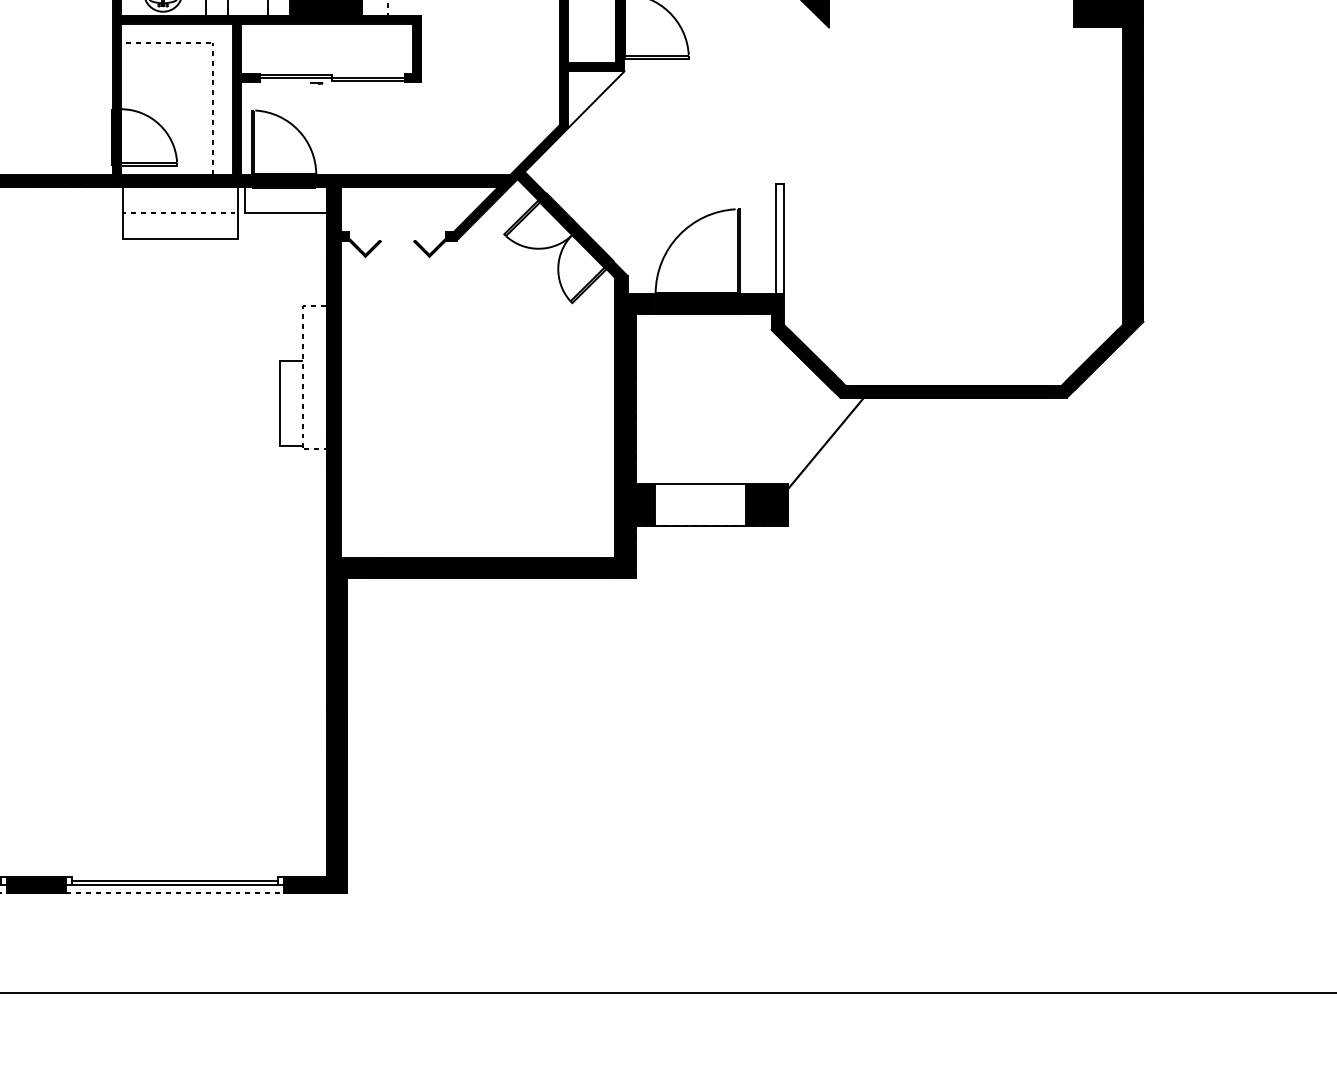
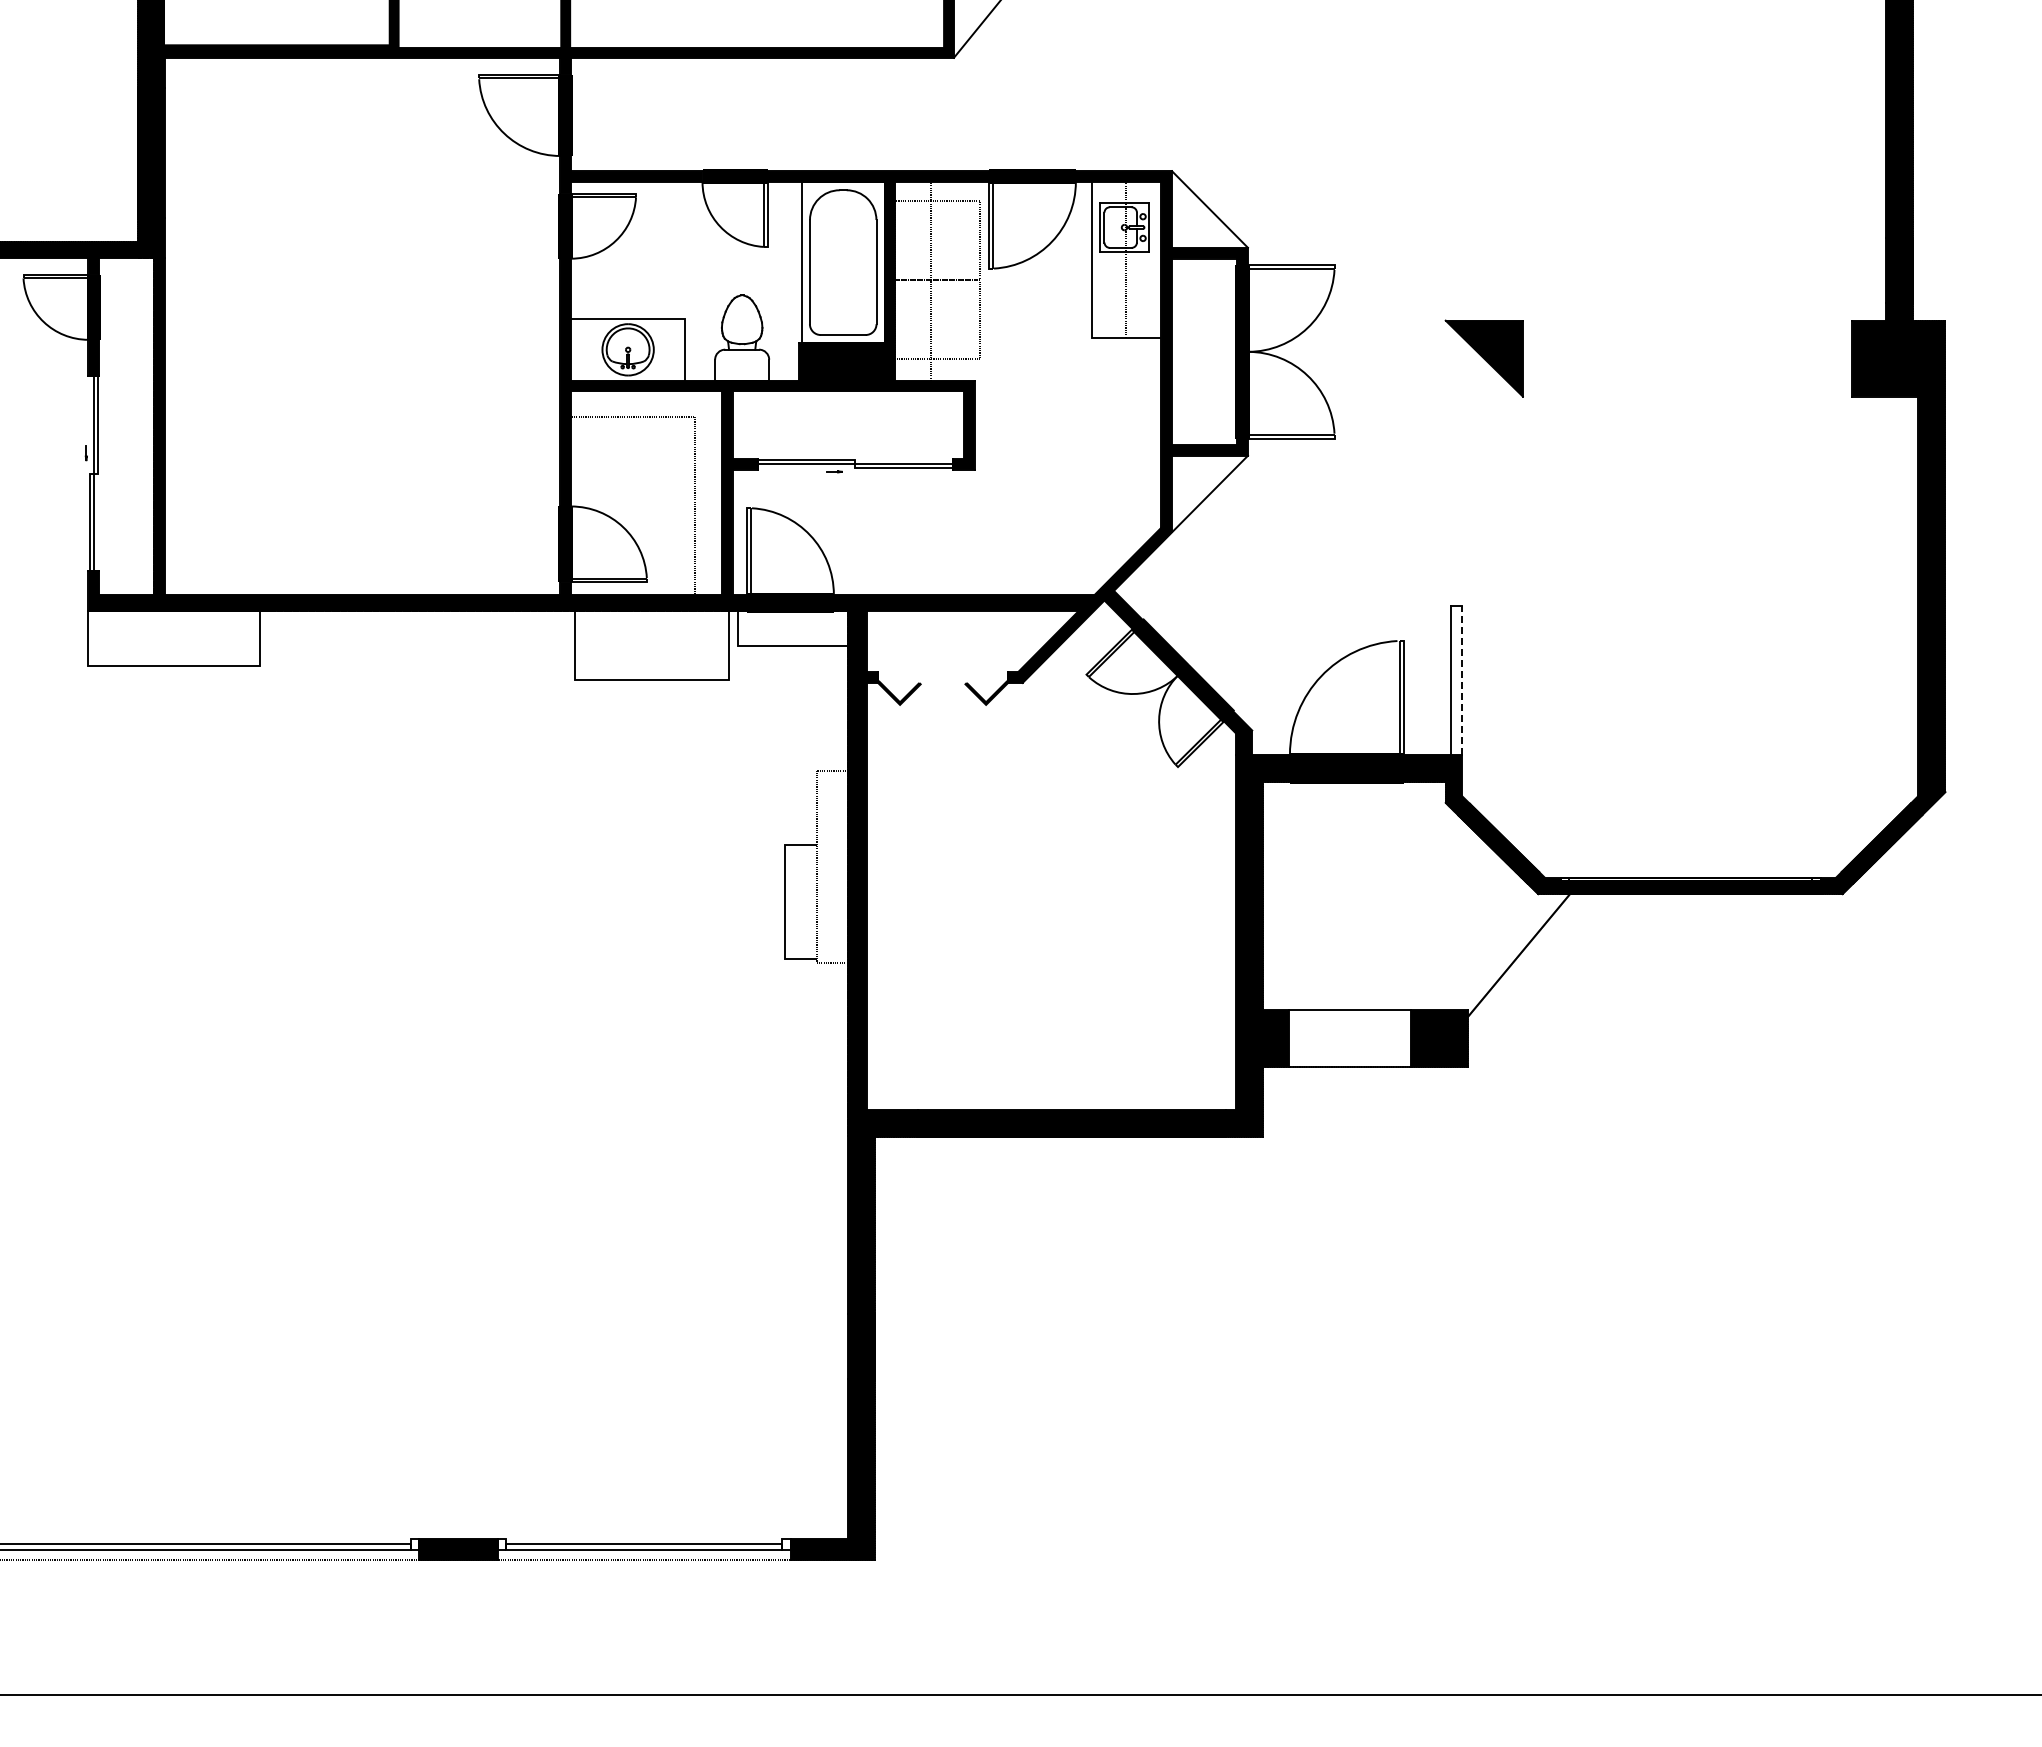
line: (180, 212) -> (651, 645), removed
line: (784, 238) -> (1462, 680), solid -> dashed

